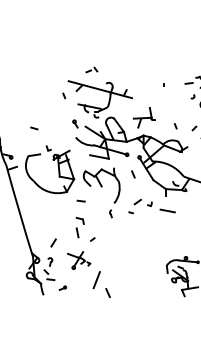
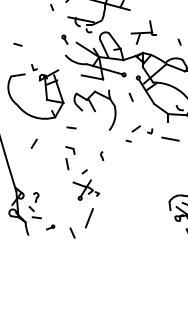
part: (110, 213) -> (101, 155), moved
line: (53, 242) -> (34, 143), moved
part: (79, 260) -> (86, 190), moved
line: (107, 293) -> (71, 233), moved

